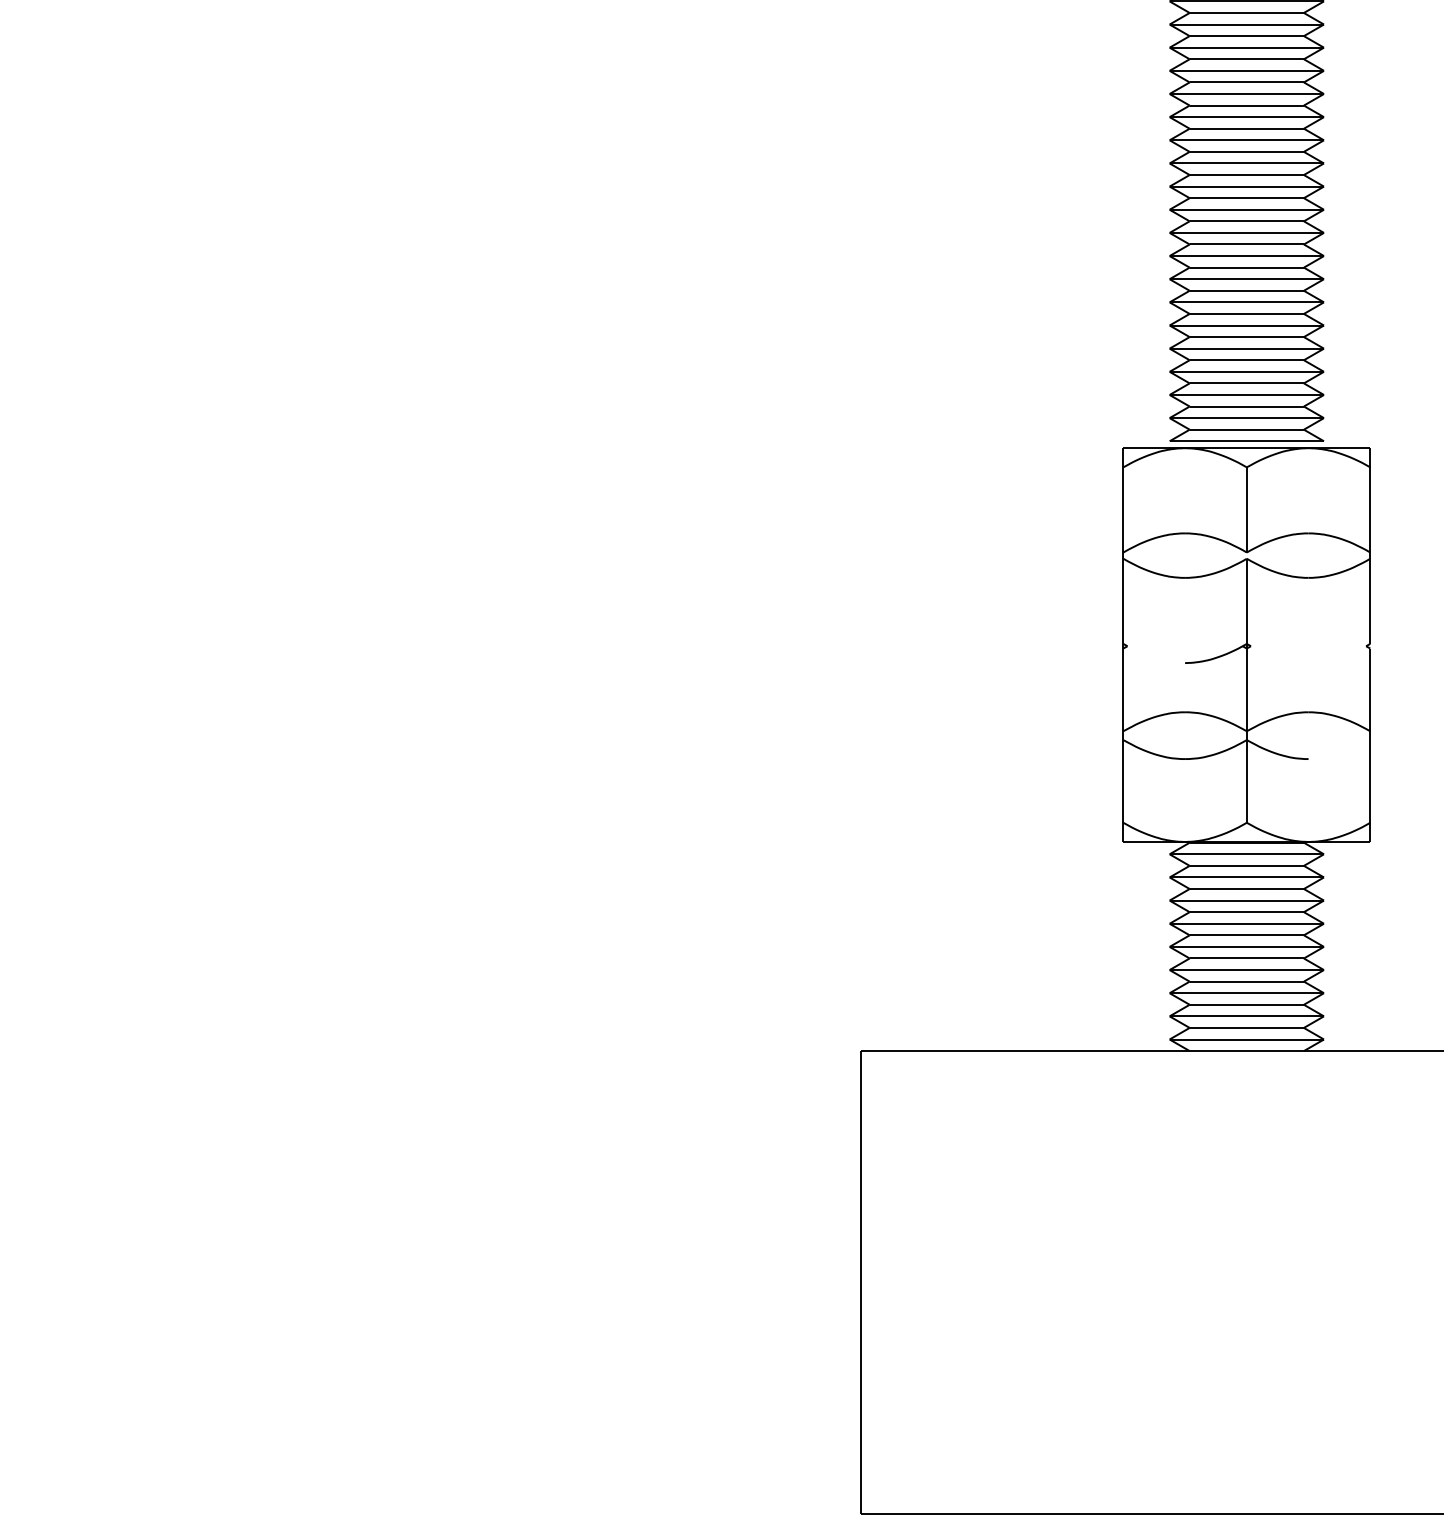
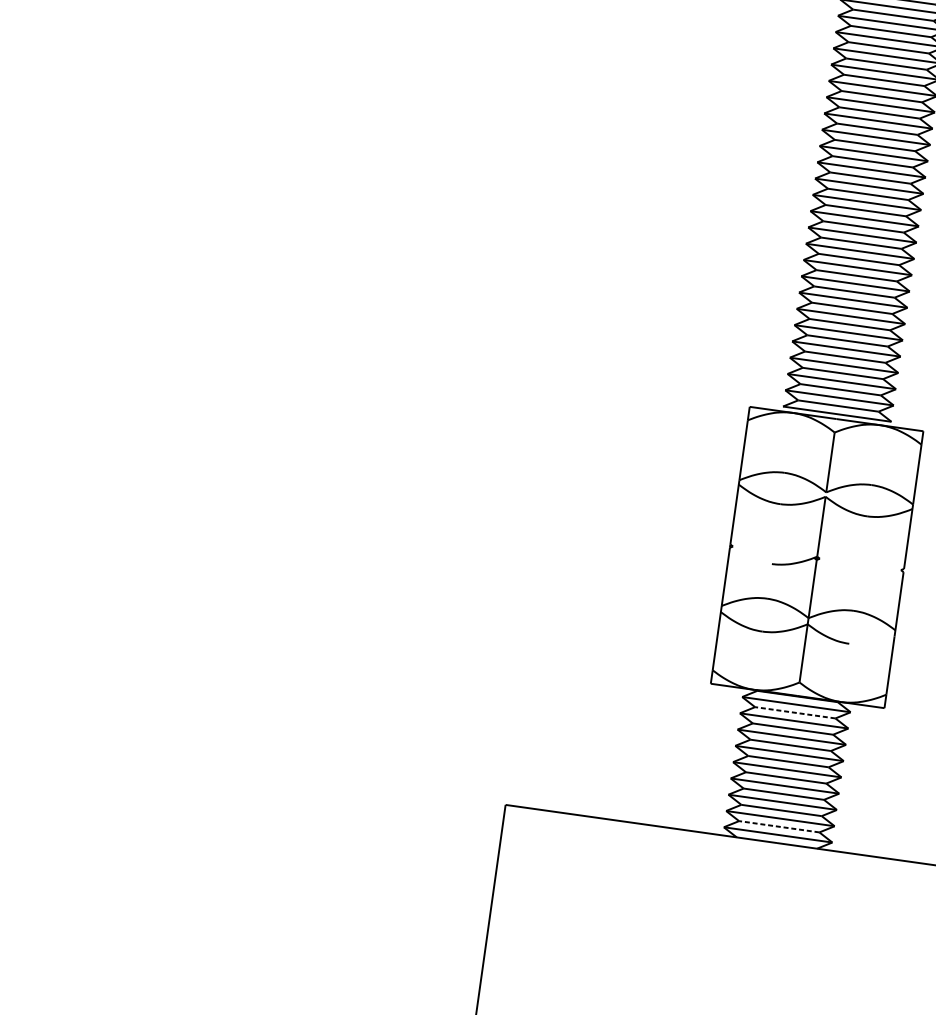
line: (1246, 865) -> (795, 712), solid -> dashed
line: (1246, 1027) -> (779, 826), solid -> dashed

